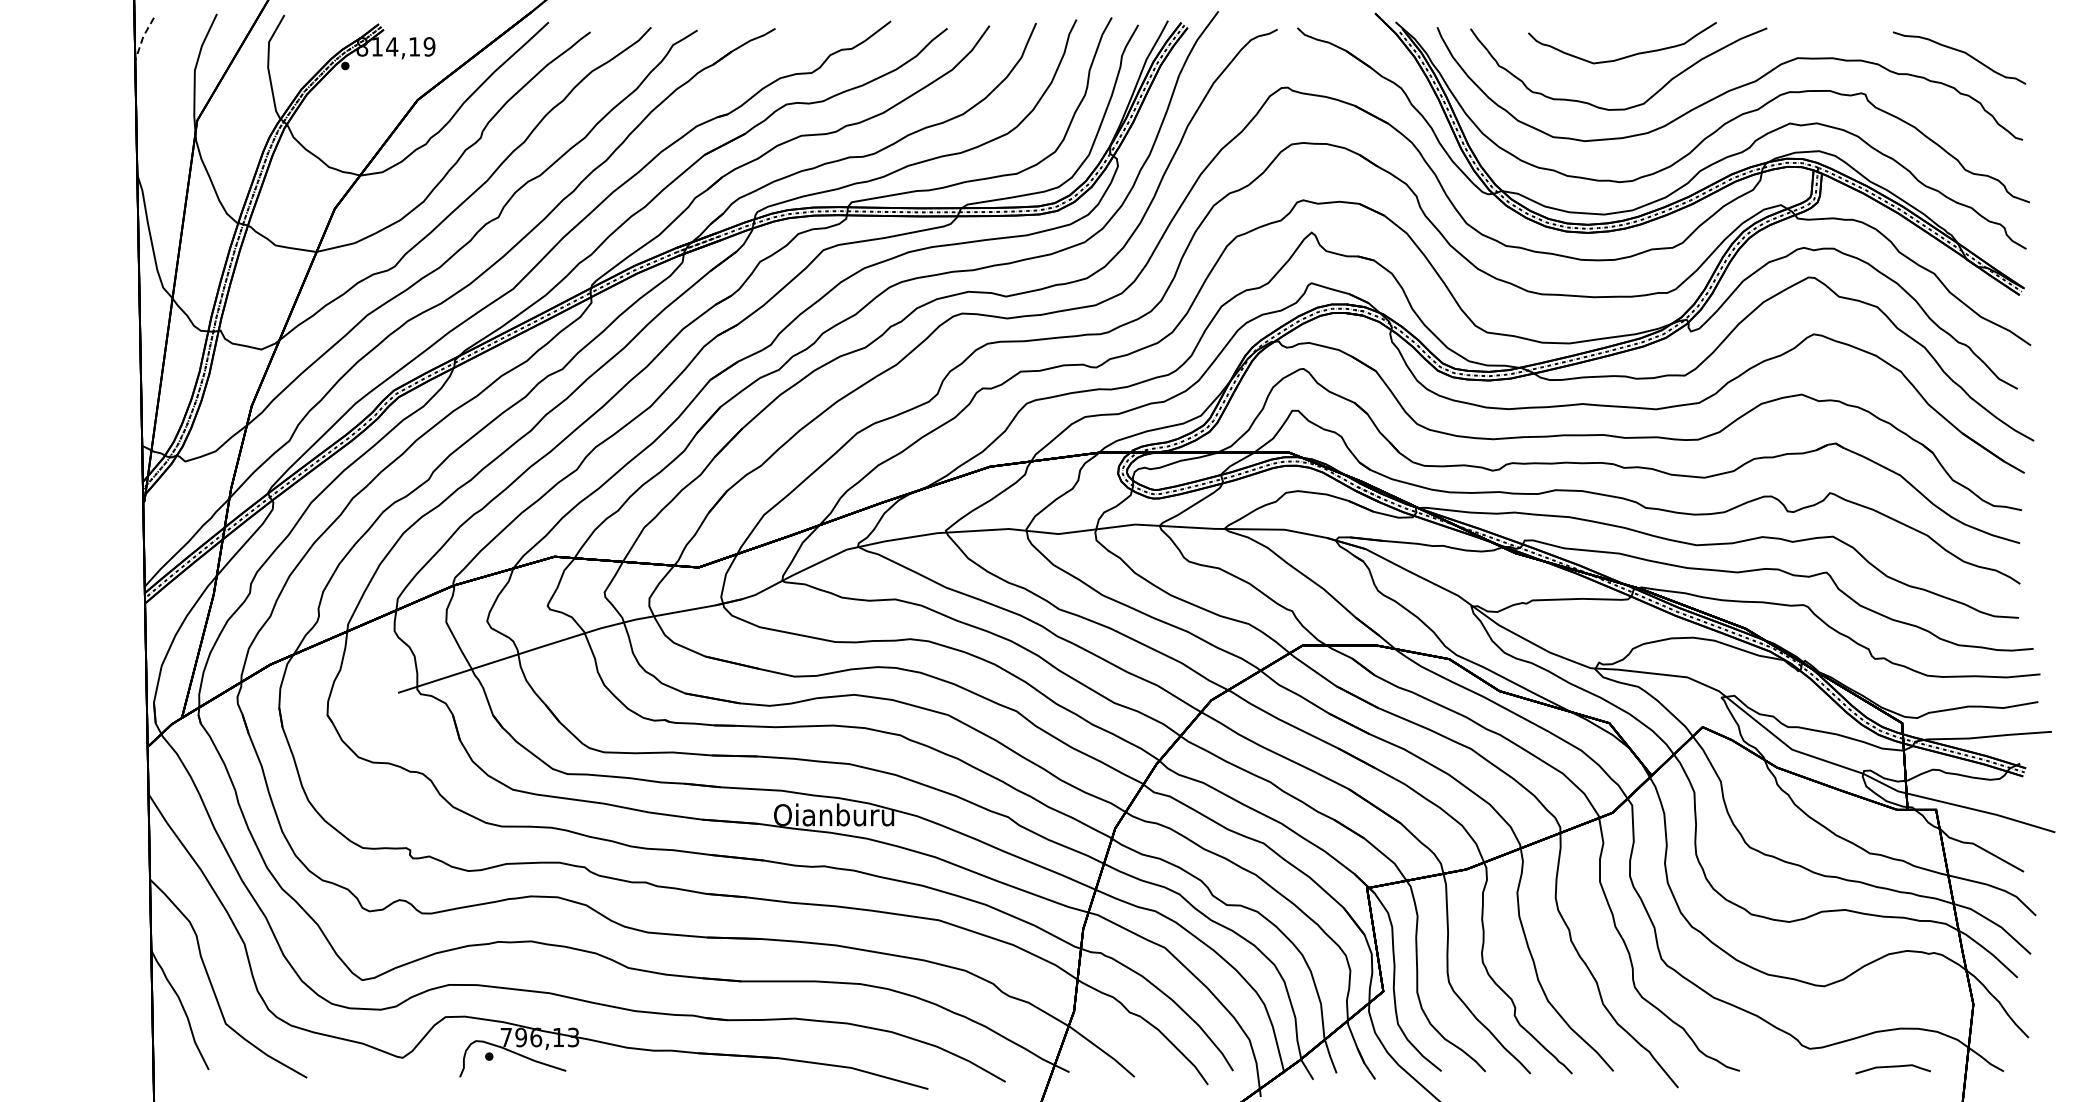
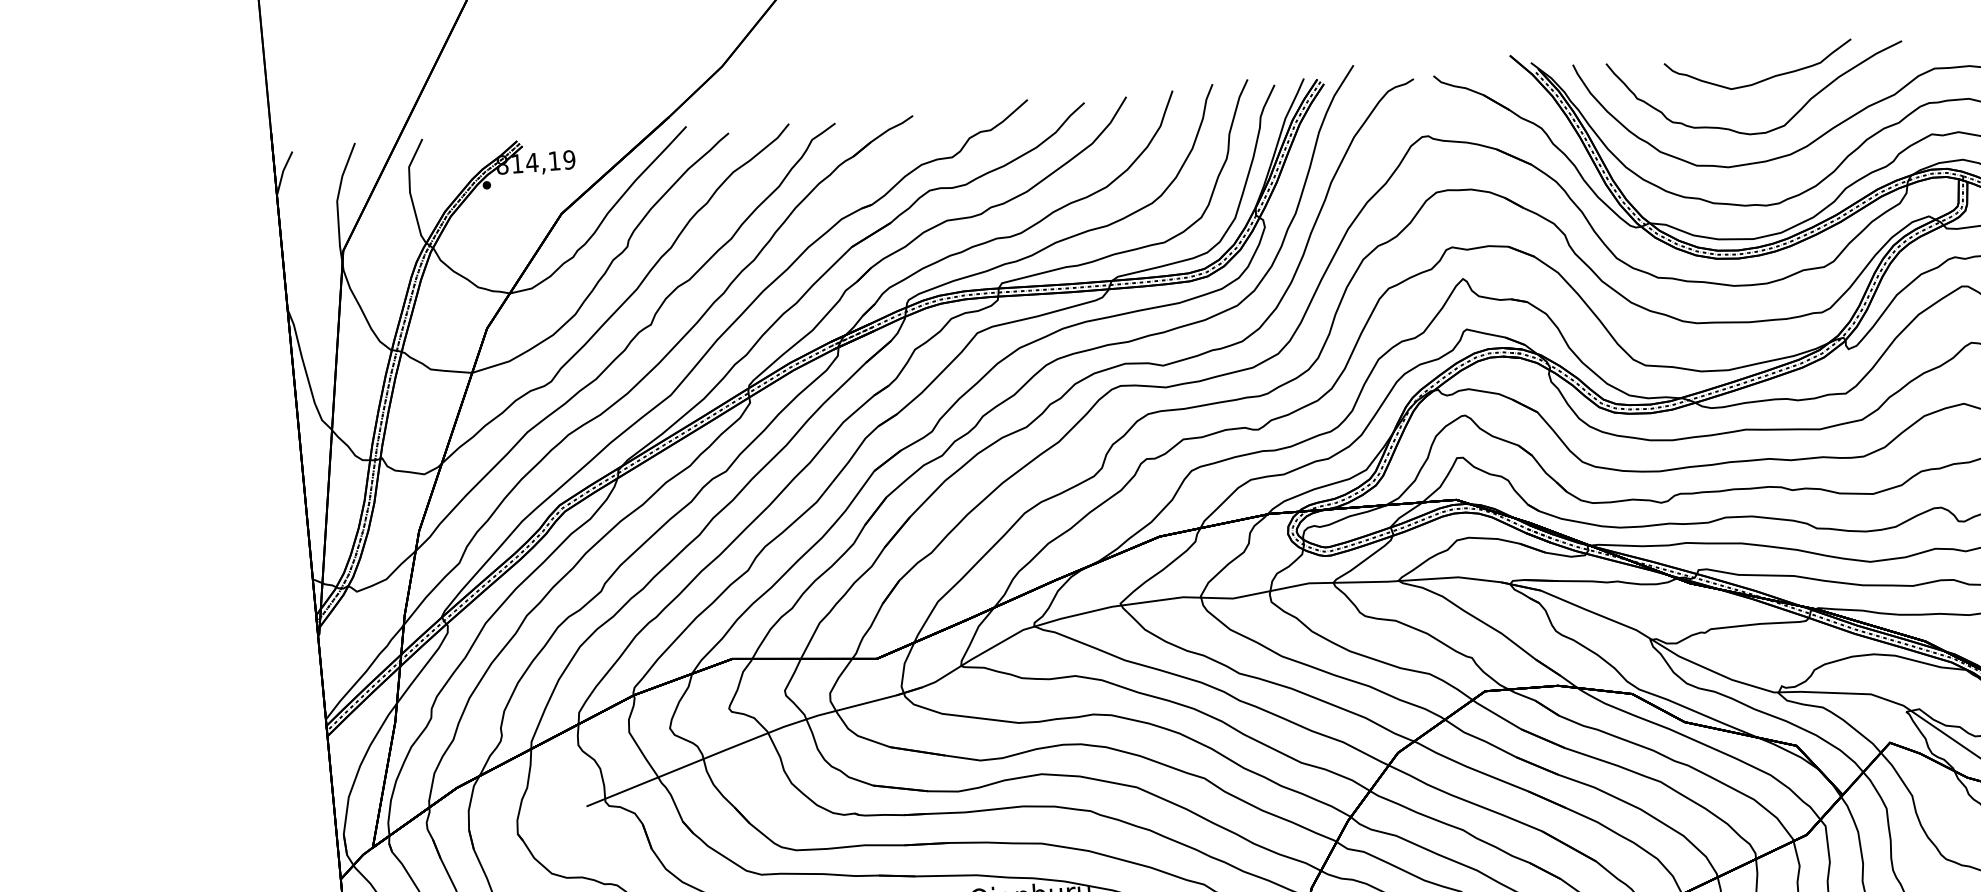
line: (142, 38) -> (282, 173), dashed -> solid

